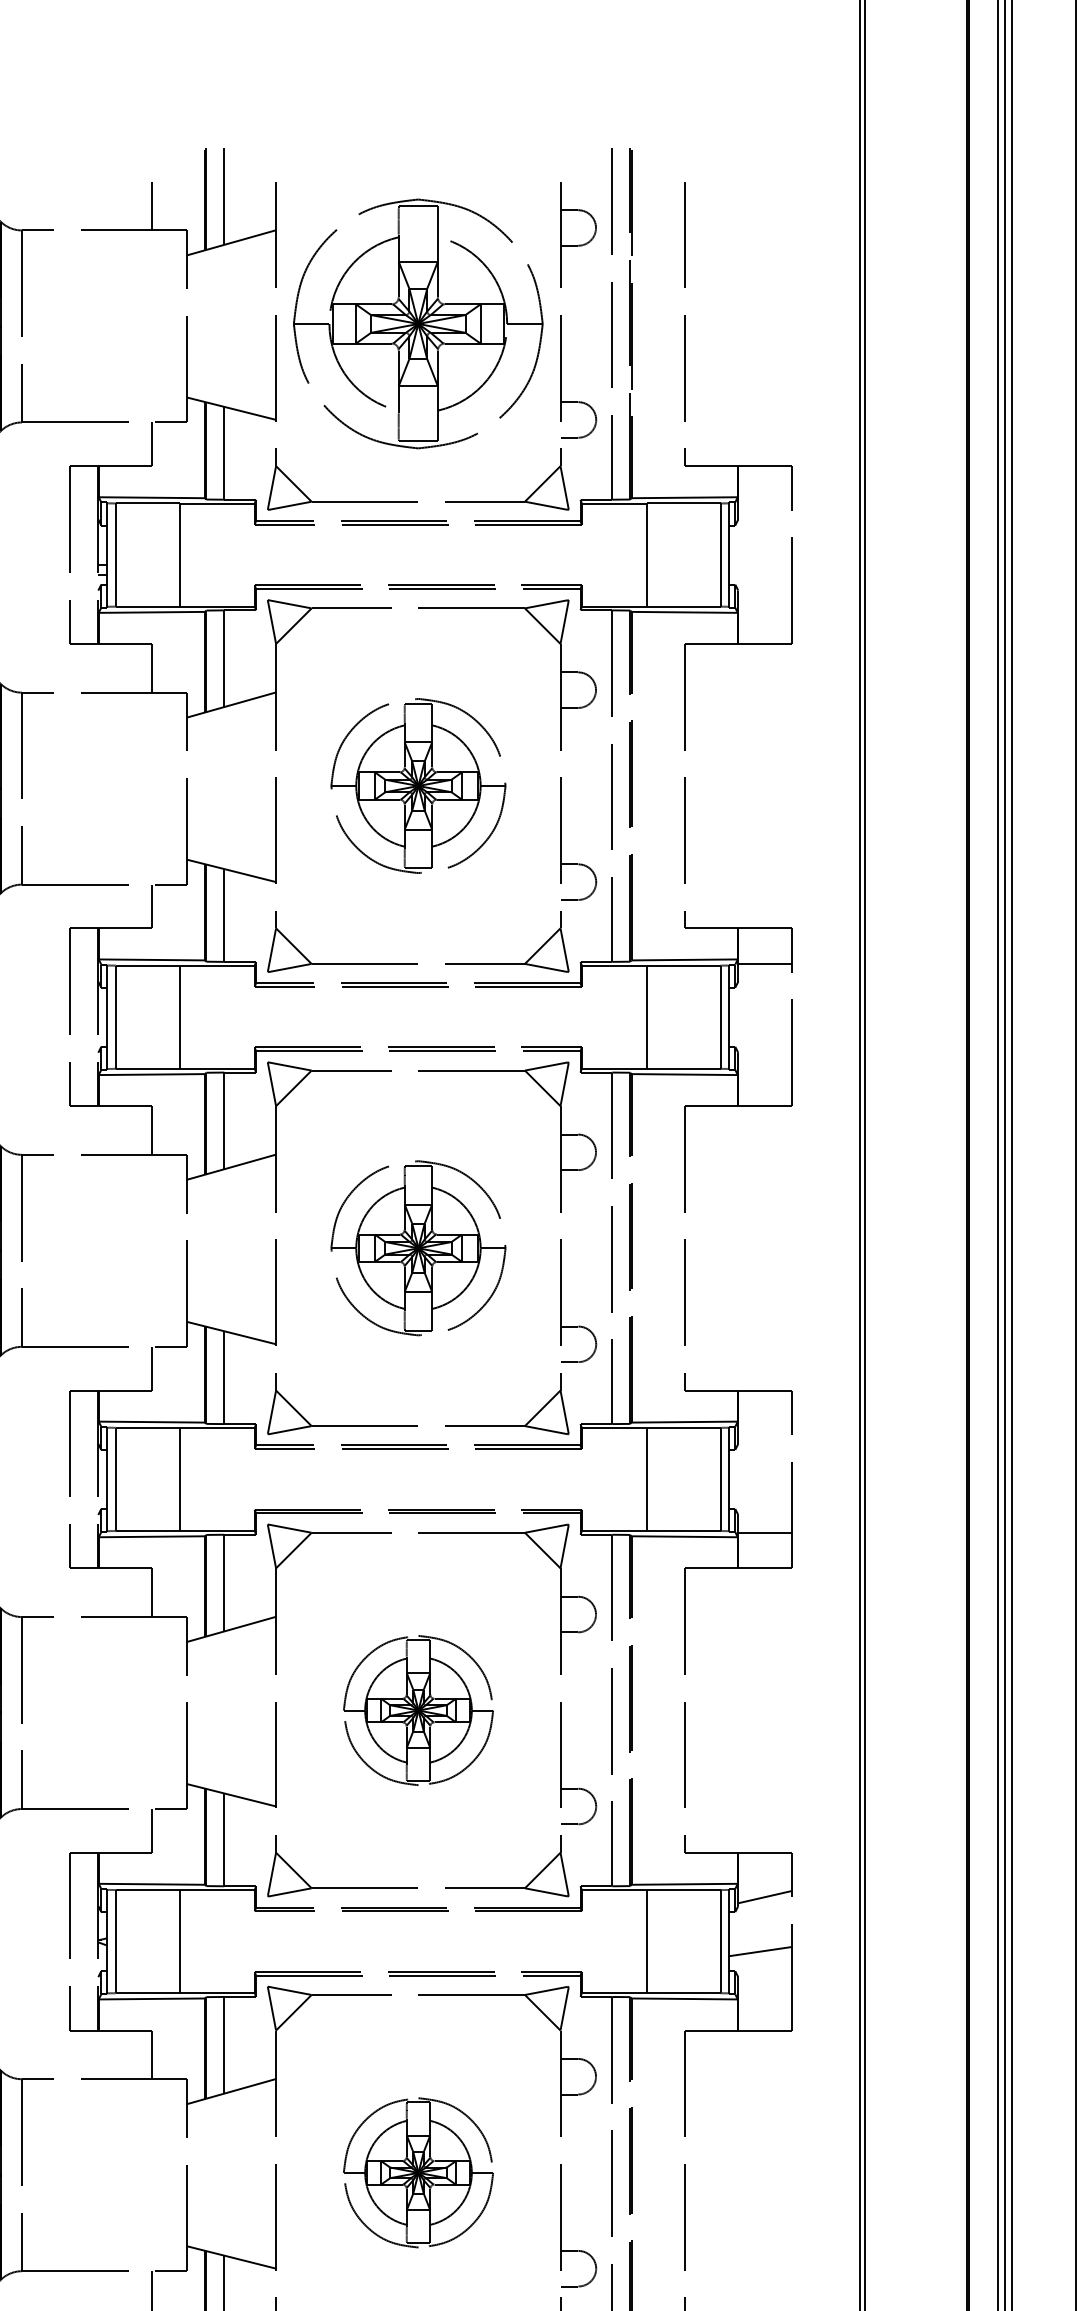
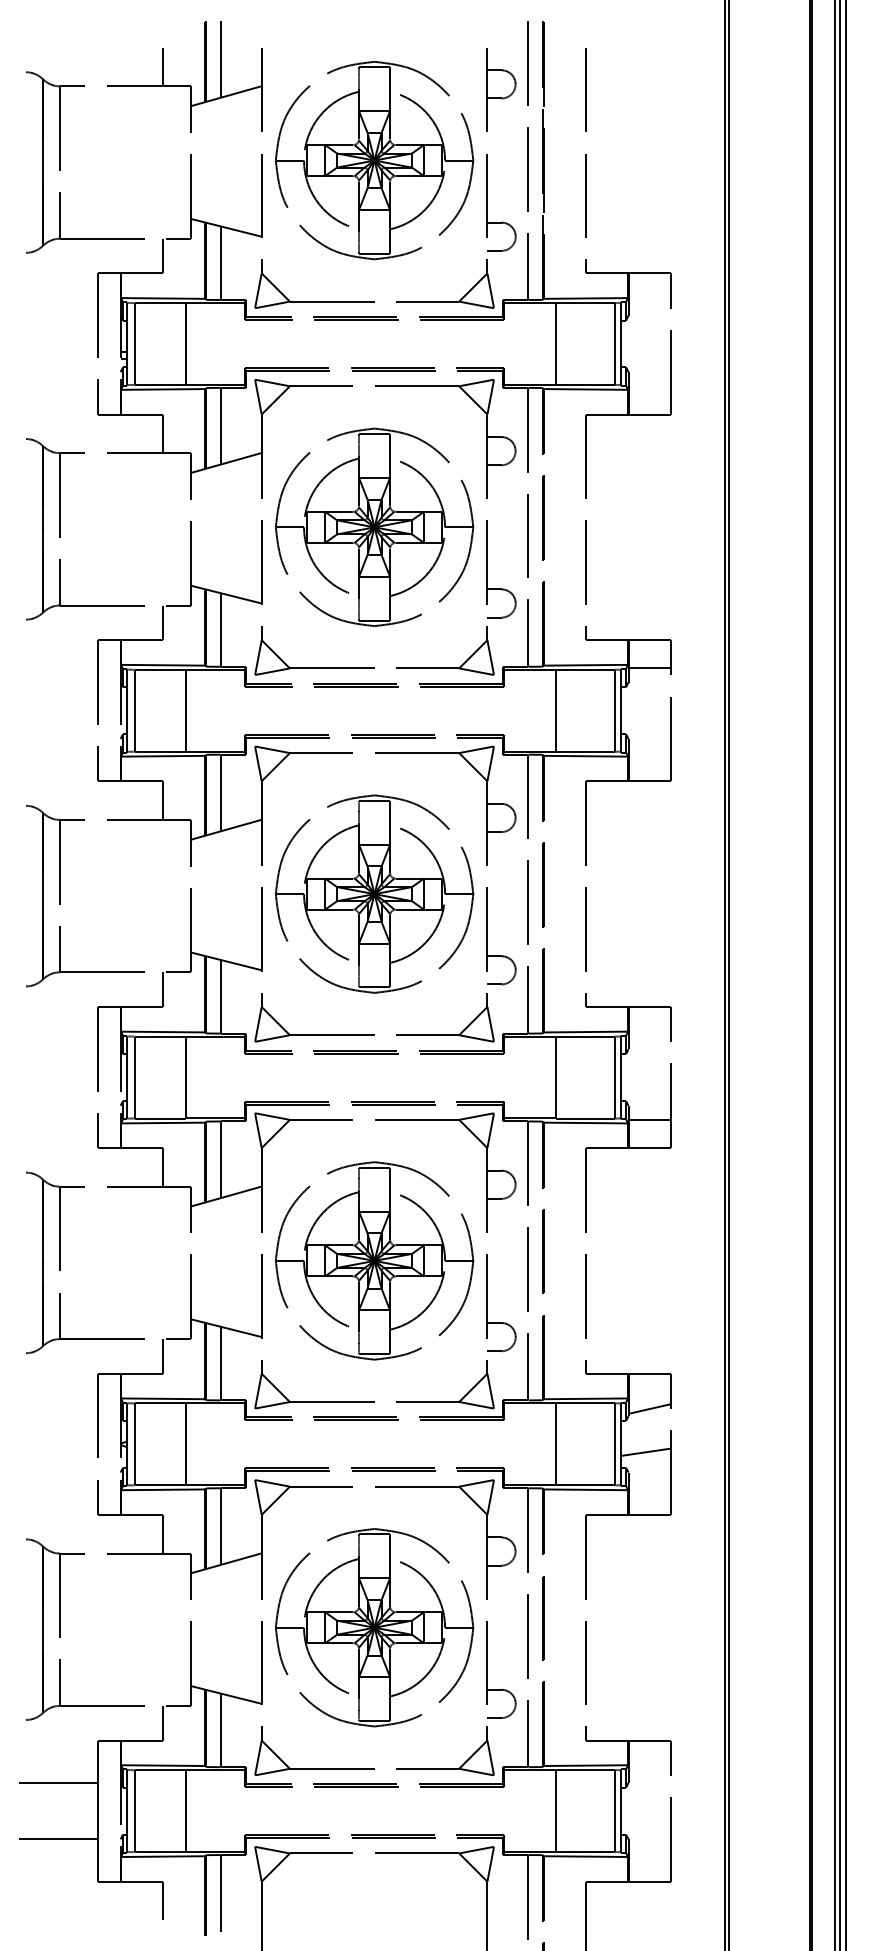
part: (418, 785) -> (374, 526), size x1.43
part: (418, 1247) -> (374, 893), size x1.43
part: (418, 1709) -> (374, 1260), size x1.67
part: (418, 2172) -> (374, 1627), size x1.67

